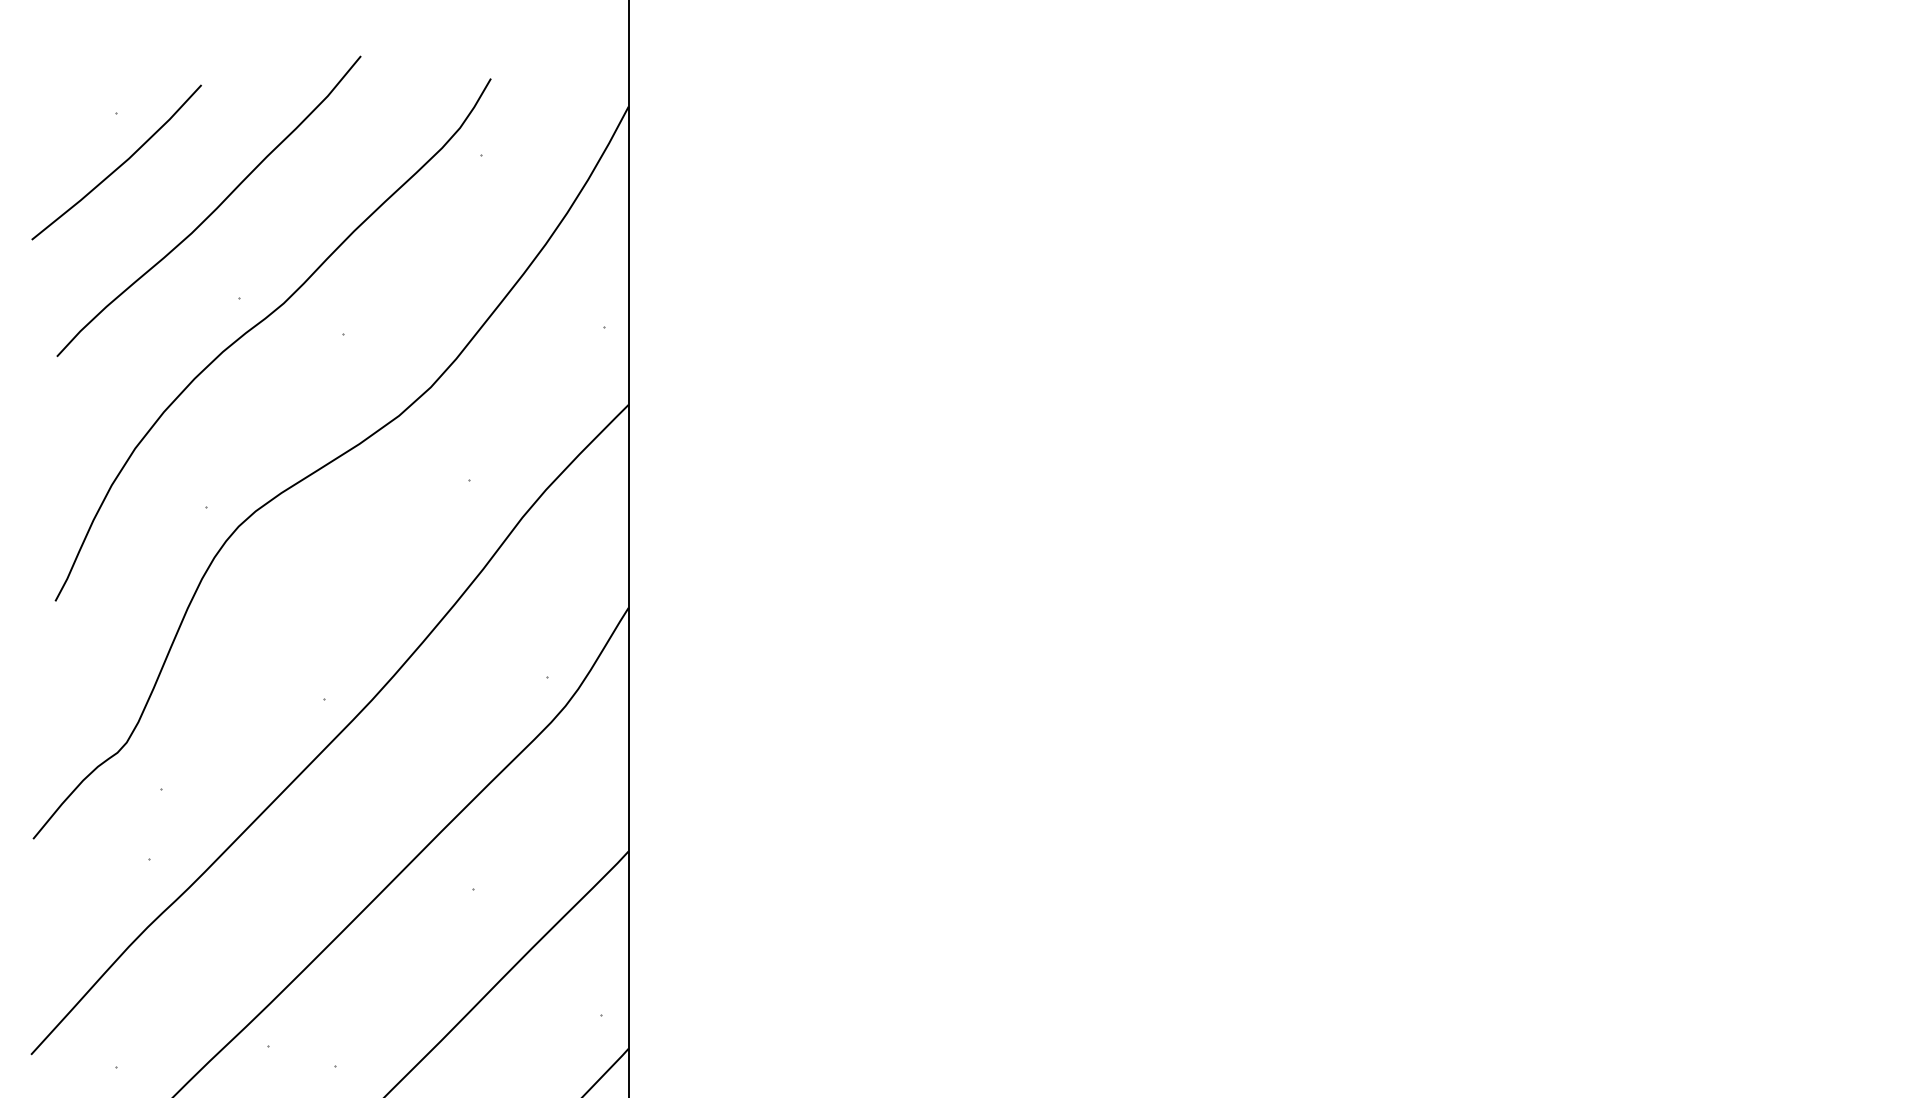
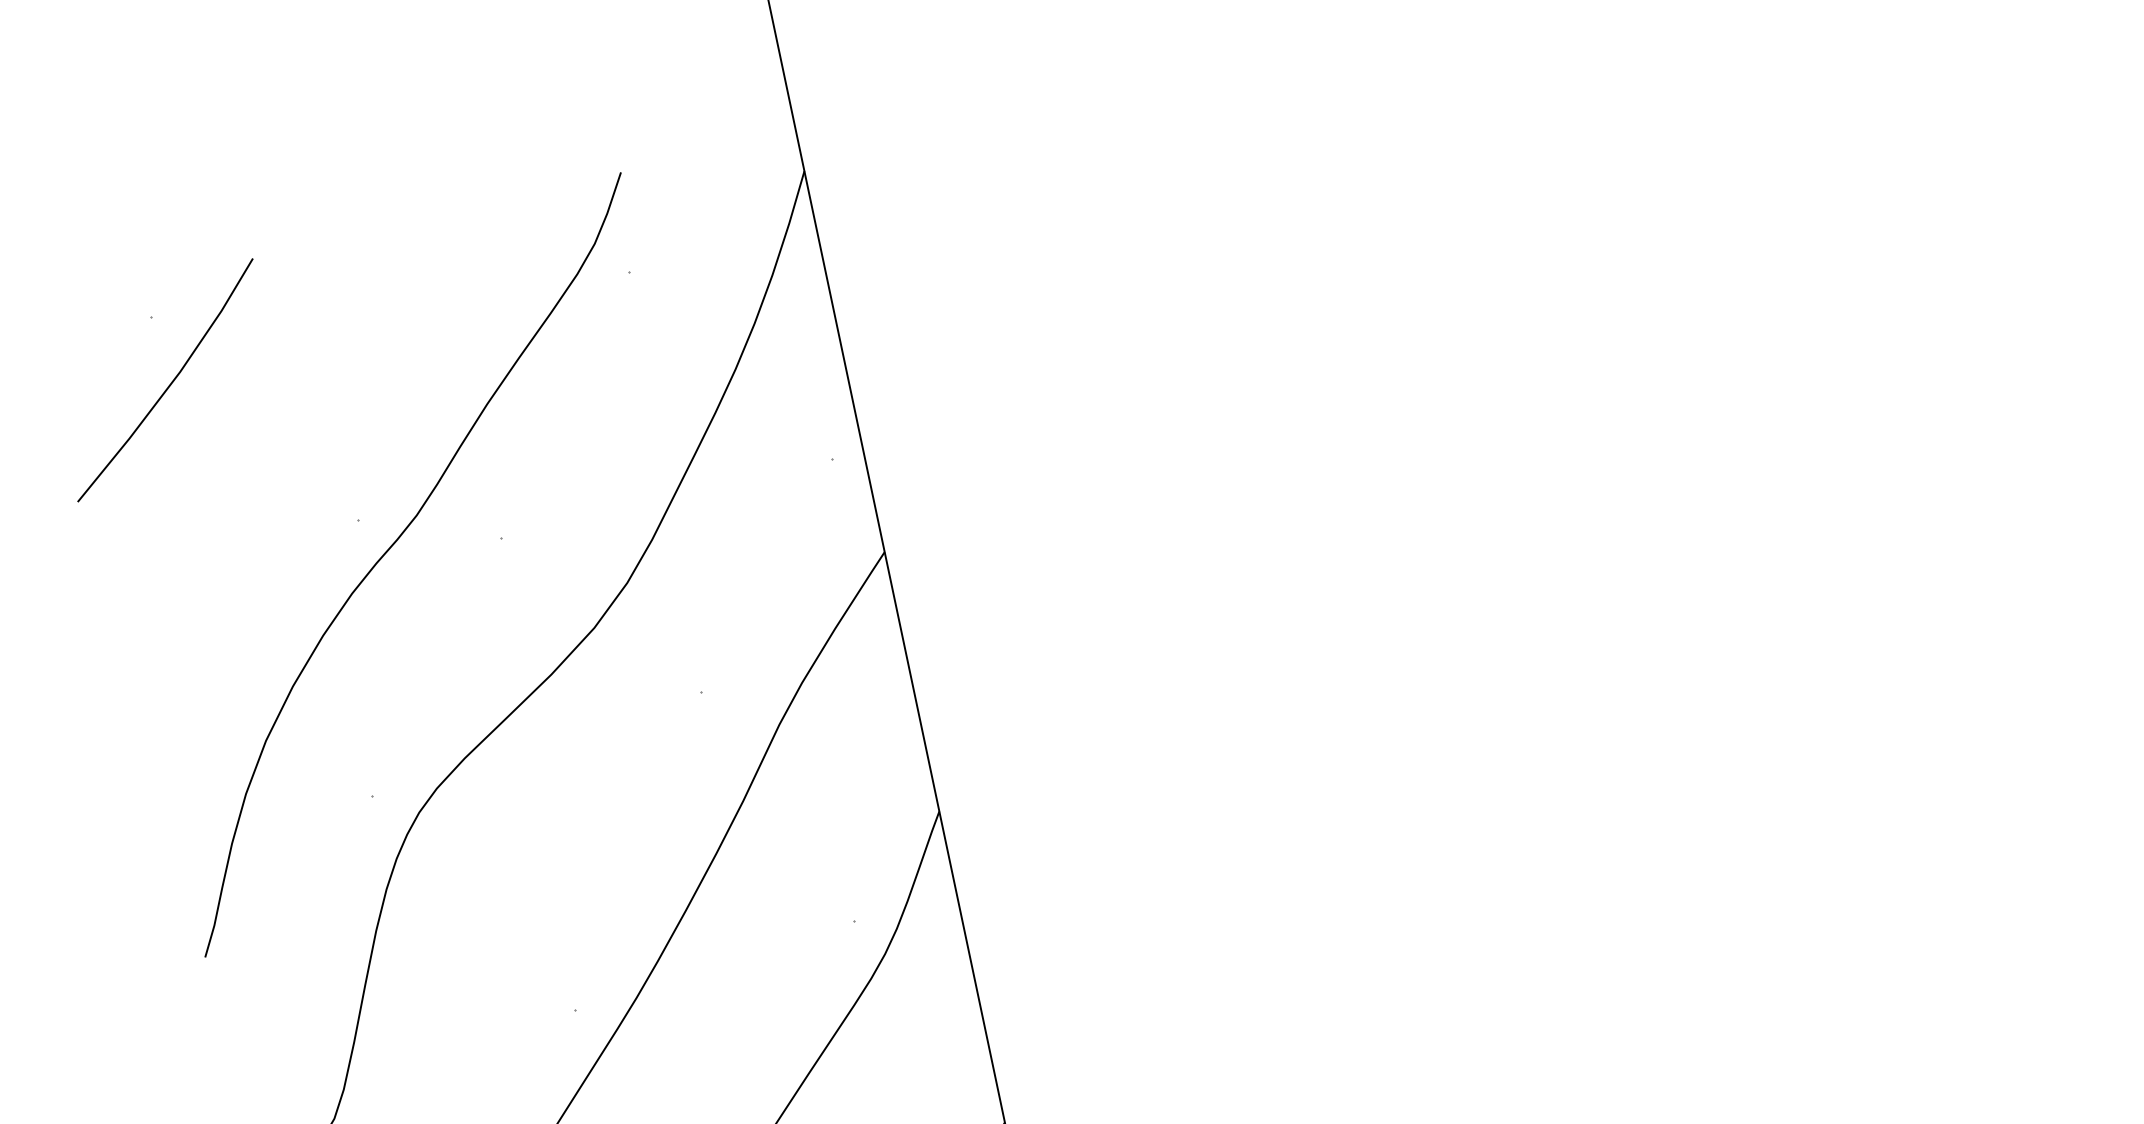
curve: (213, 210) -> (301, 415), removed

